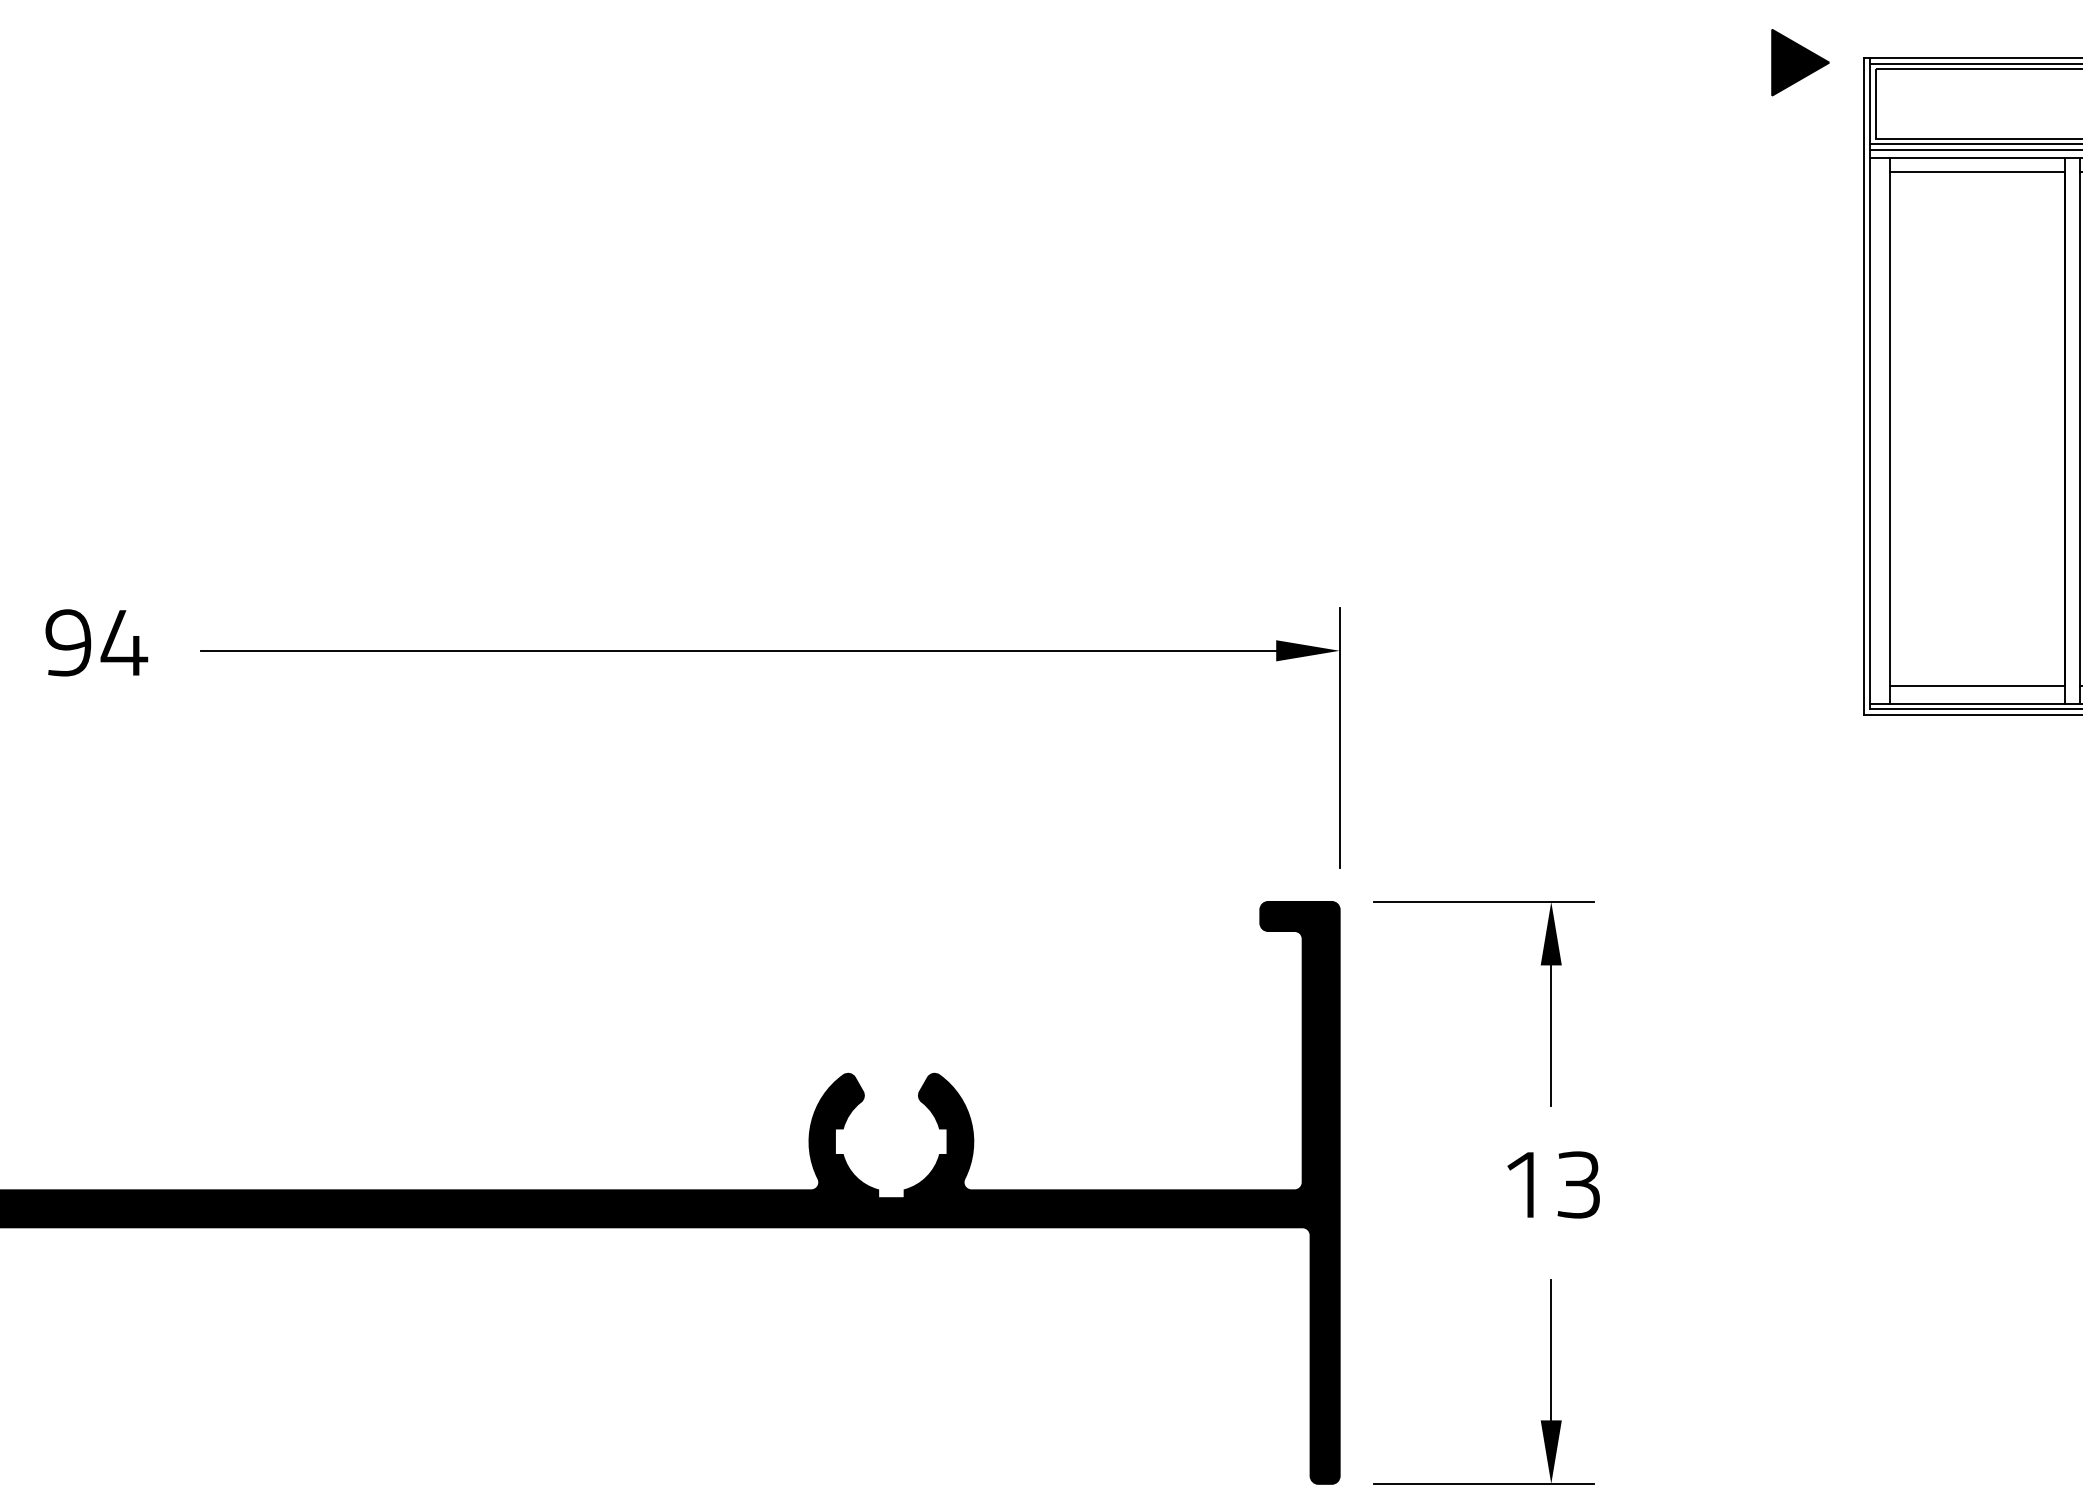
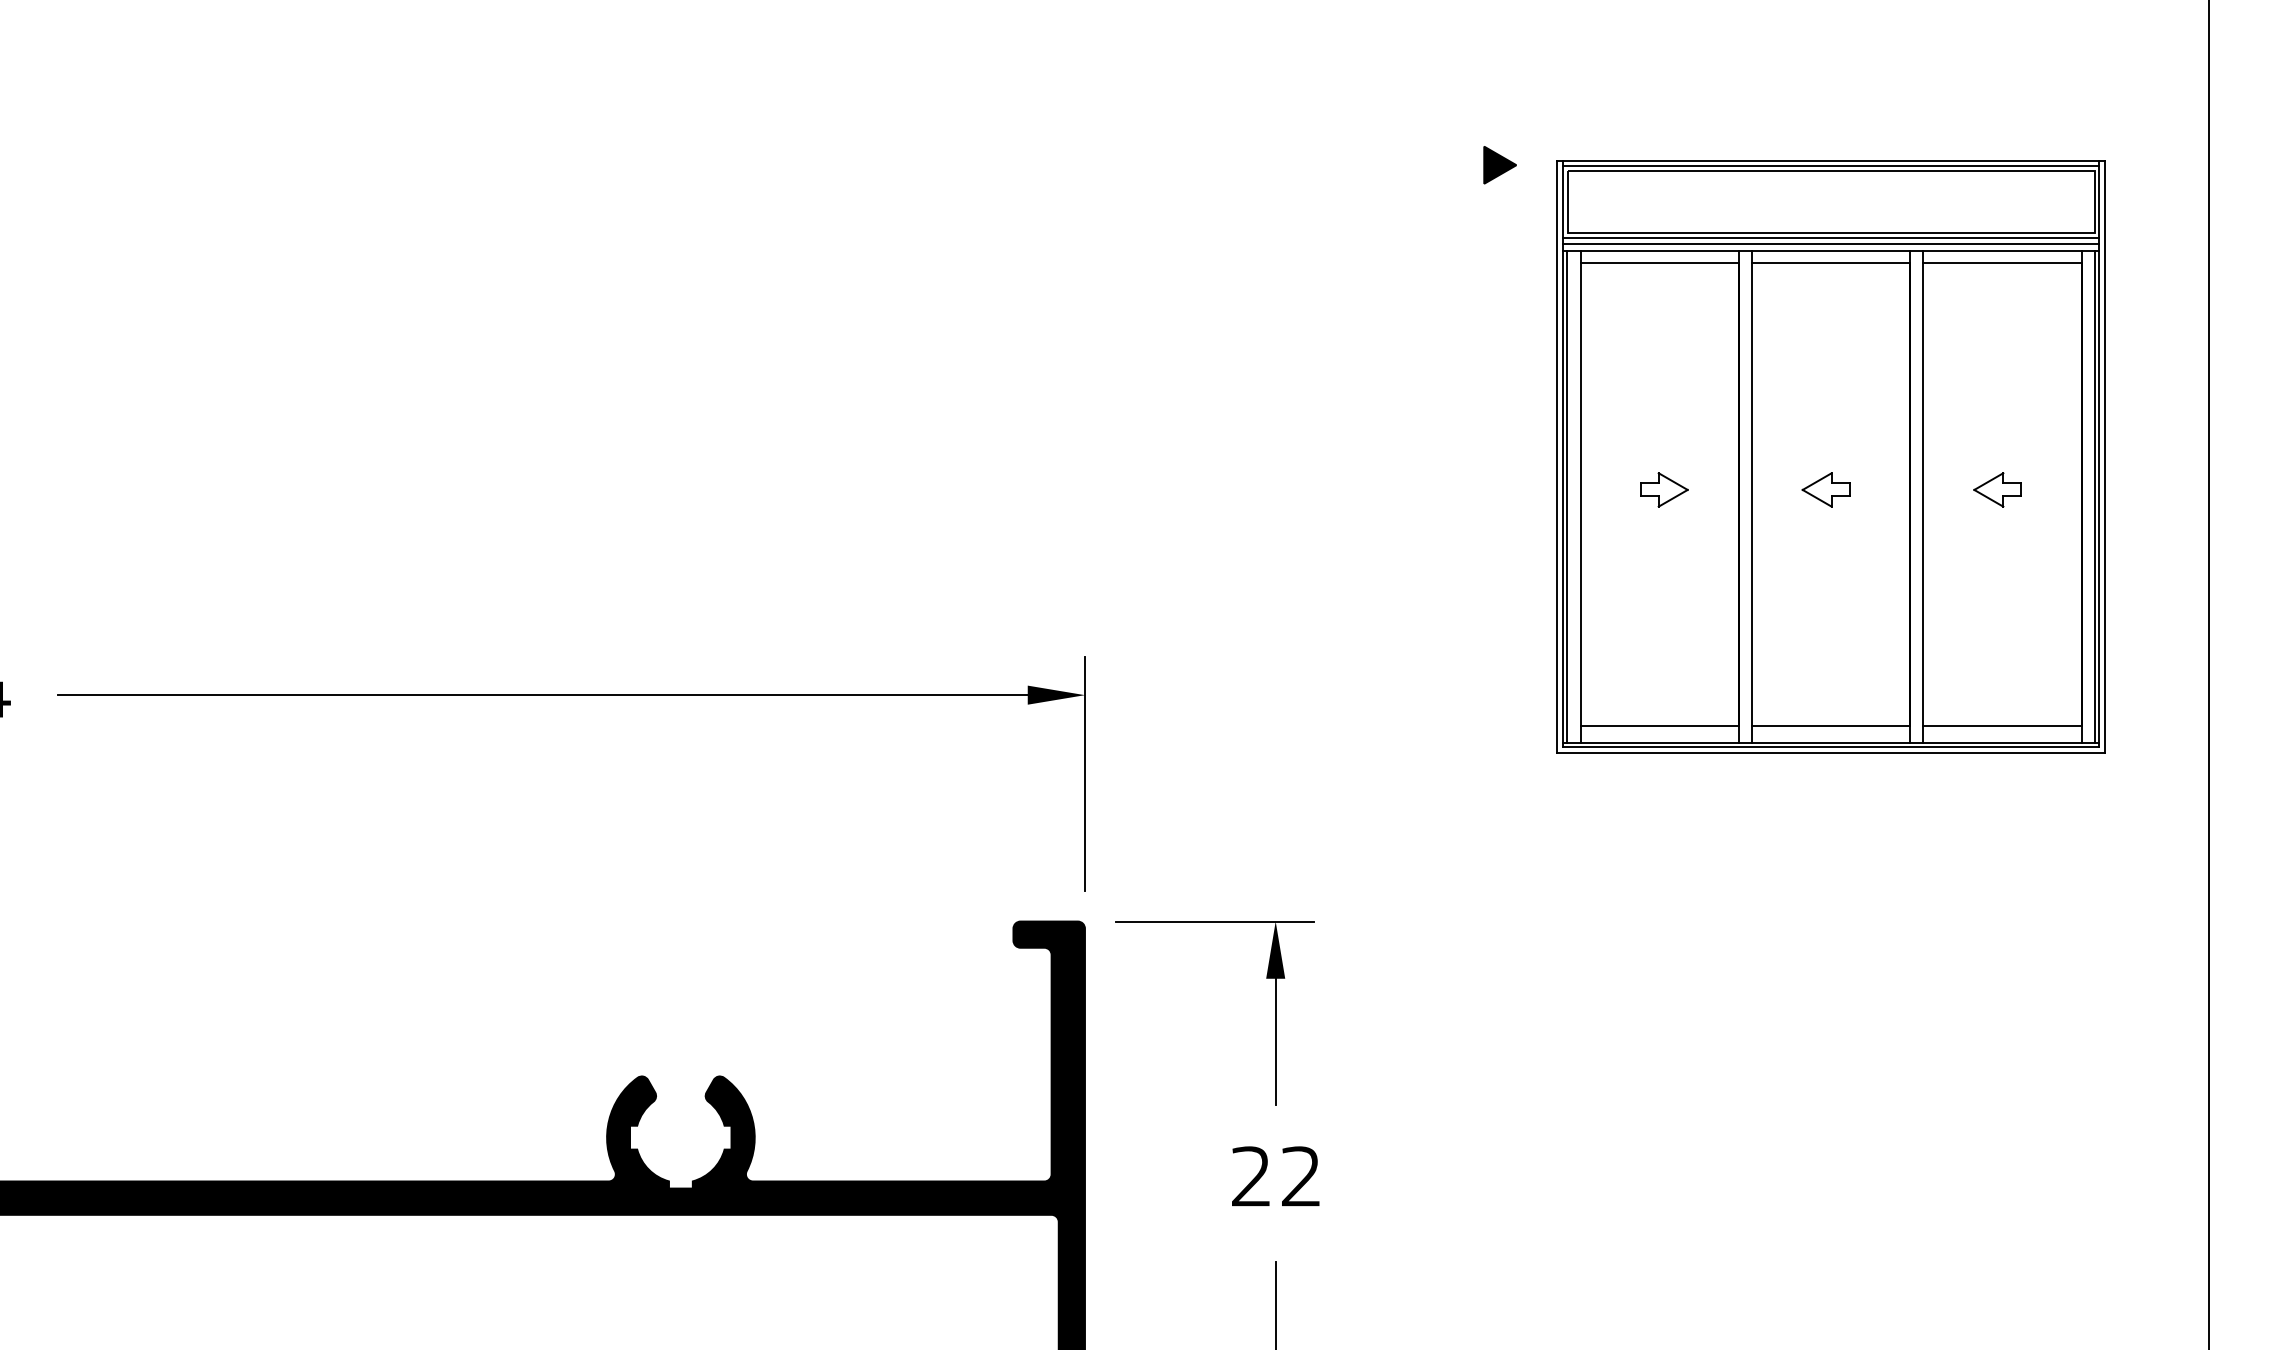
part: (1799, 63) -> (1499, 165), size x0.62
part: (1982, 422) -> (1664, 489), added
line: (1874, 430) -> (1567, 496), added
text: (1551, 1184) -> (1275, 1176), 13 -> 22

